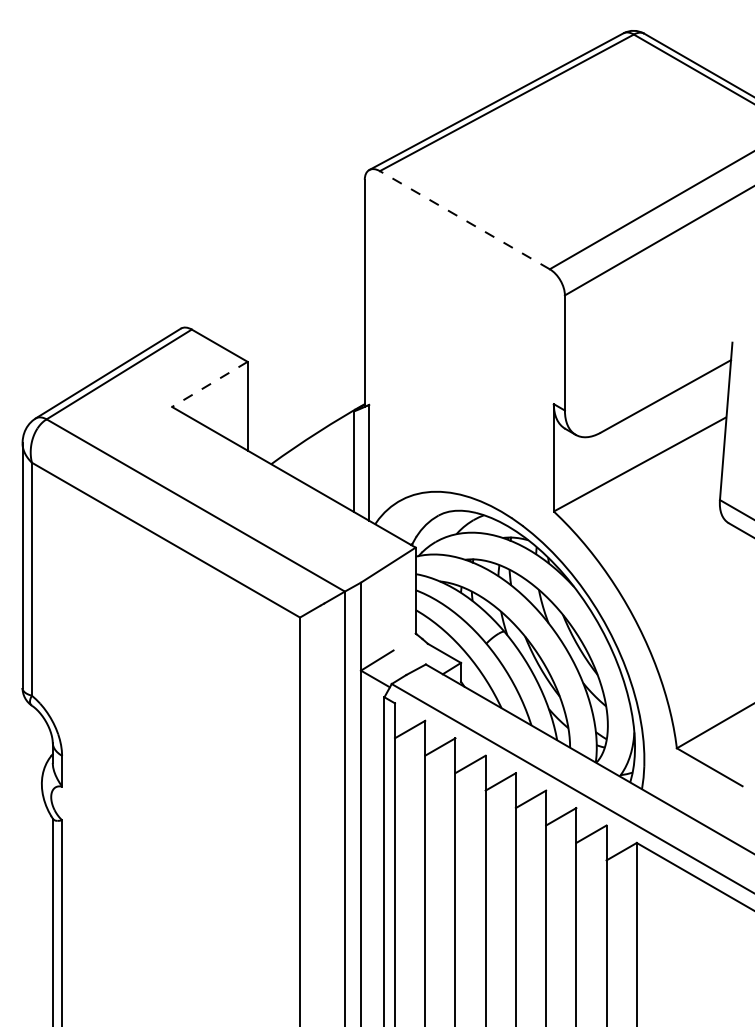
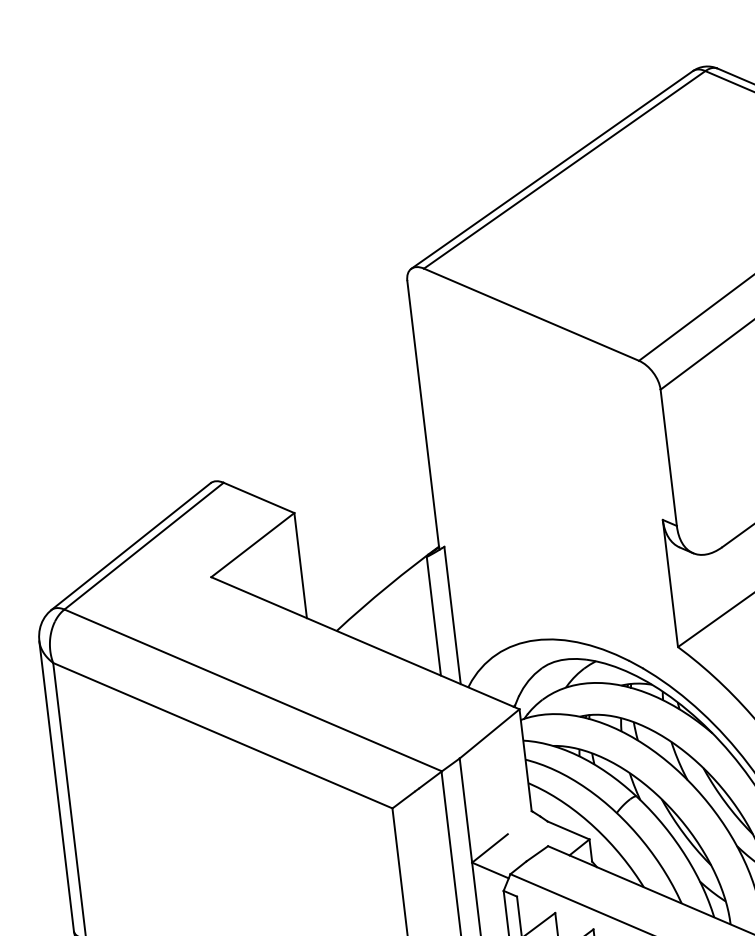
line: (464, 219) -> (530, 313), dashed -> solid
line: (209, 384) -> (252, 545), dashed -> solid

